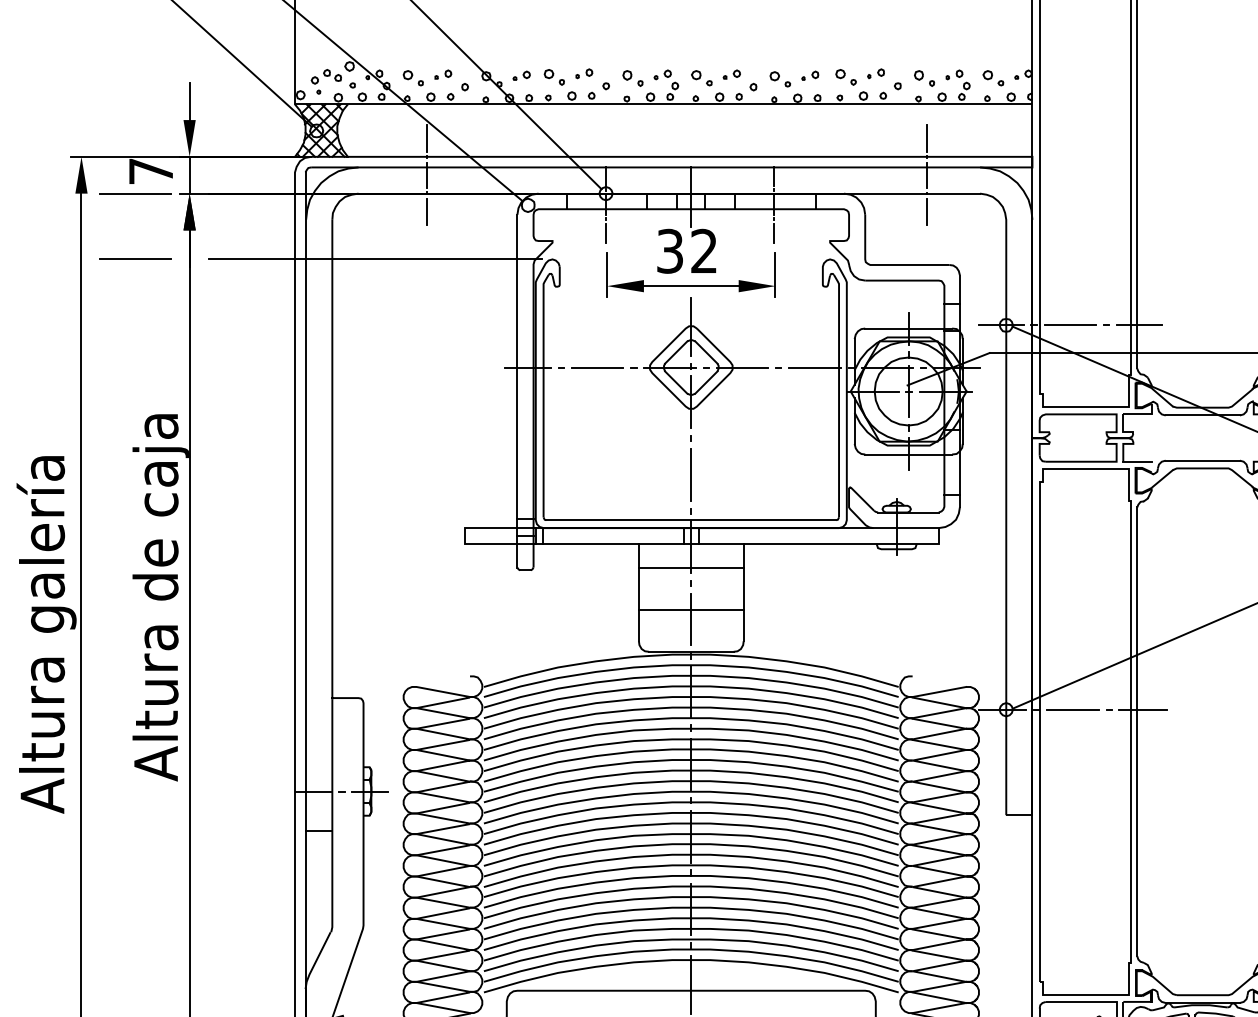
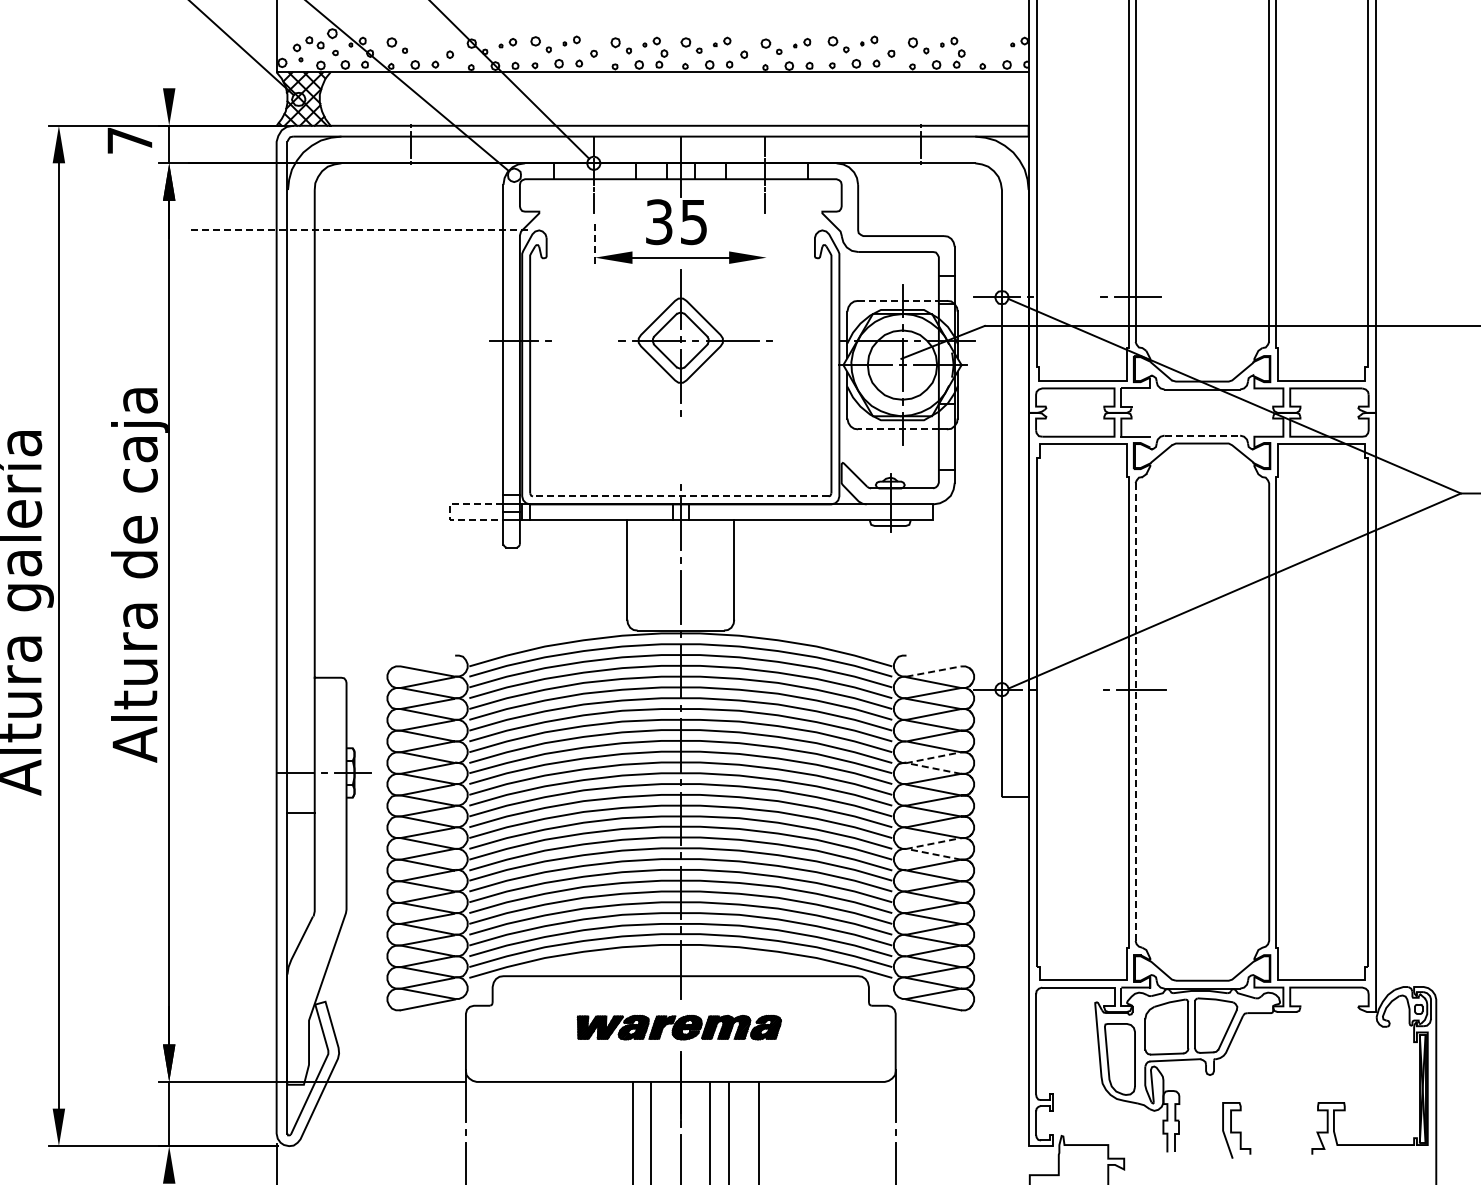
part: (442, 74) -> (427, 41), removed
part: (993, 78) -> (988, 45), removed
line: (189, 101) -> (169, 69), removed
line: (427, 137) -> (411, 106), removed
line: (927, 137) -> (921, 106), removed
line: (135, 193) -> (114, 163), removed
line: (427, 211) -> (411, 181), removed
line: (927, 211) -> (921, 181), removed
text: (703, 251) -> (693, 222), 32 -> 35
line: (135, 259) -> (114, 230), removed
line: (375, 259) -> (358, 230), solid -> dashed
line: (606, 275) -> (594, 246), solid -> dashed
line: (775, 275) -> (766, 246), removed
line: (1070, 325) -> (1067, 297), removed
line: (905, 328) -> (899, 300), solid -> dashed
line: (597, 367) -> (585, 340), removed
line: (814, 367) -> (806, 340), removed
line: (904, 454) -> (898, 429), solid -> dashed
line: (1202, 460) -> (1202, 435), solid -> dashed
line: (691, 474) -> (680, 449), removed
line: (691, 520) -> (680, 496), solid -> dashed
line: (465, 536) -> (450, 512), solid -> dashed
line: (691, 567) -> (680, 544), removed
line: (691, 609) -> (680, 587), removed
line: (939, 691) -> (933, 671), solid -> dashed
line: (1072, 709) -> (1069, 689), removed
line: (1137, 732) -> (1135, 712), solid -> dashed
line: (912, 782) -> (906, 763), solid -> dashed
line: (912, 865) -> (906, 848), solid -> dashed

